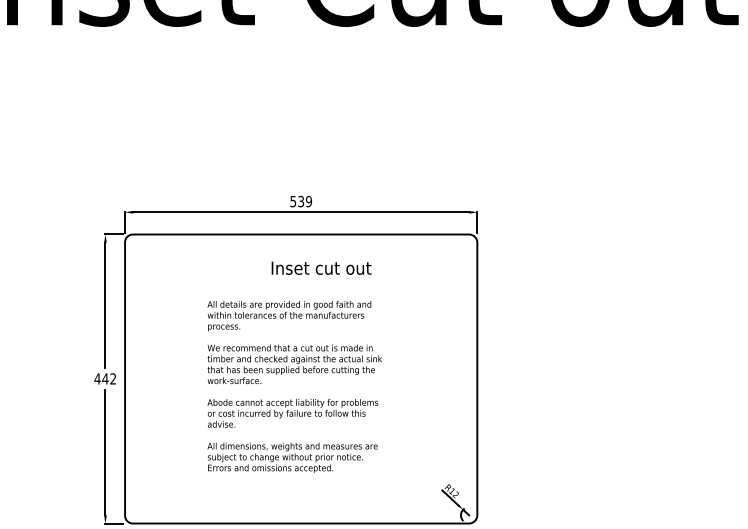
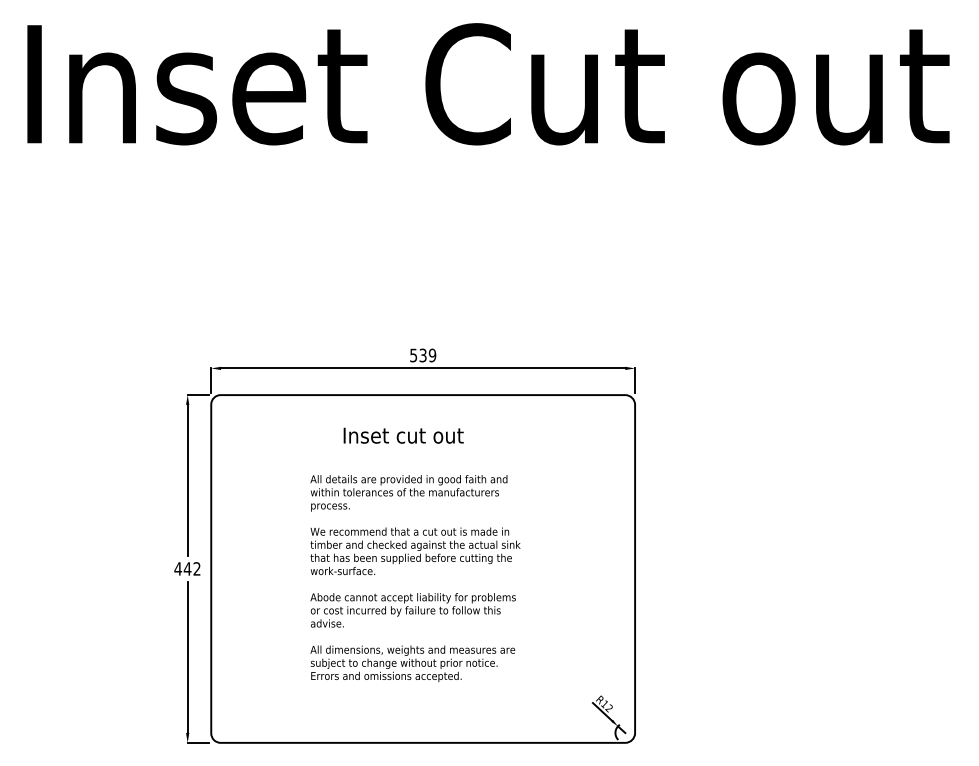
text: (321, 268) -> (403, 435), moved

